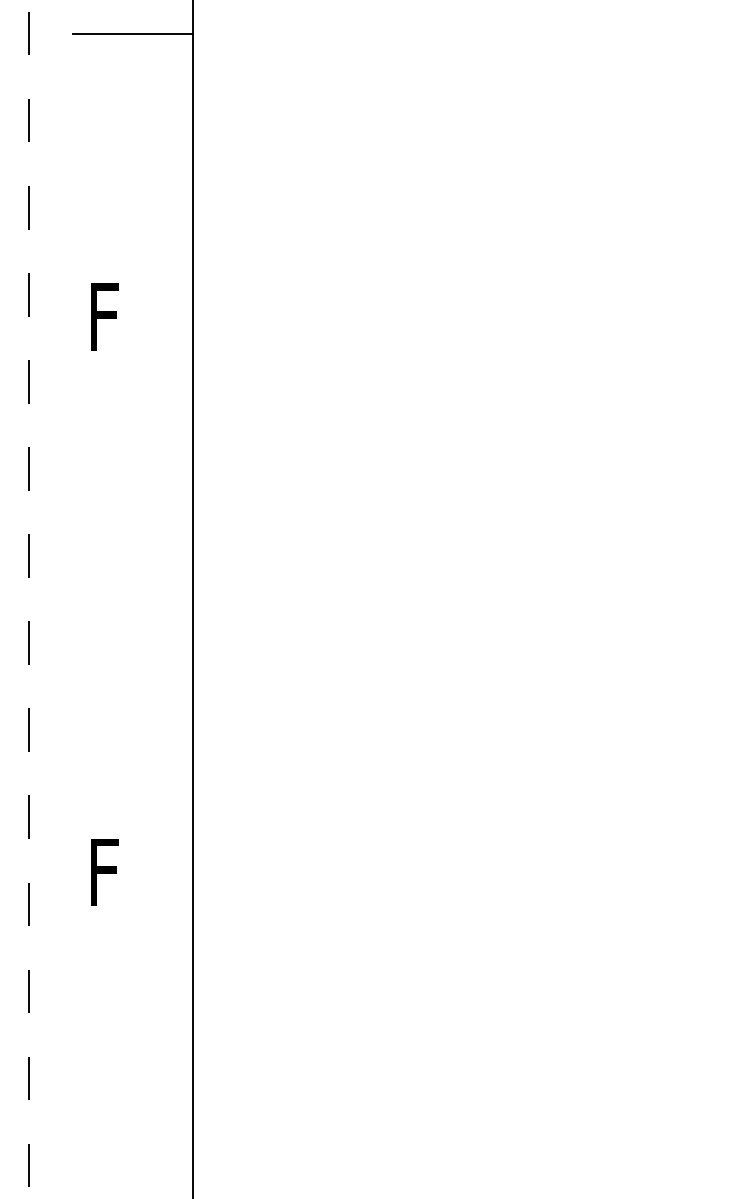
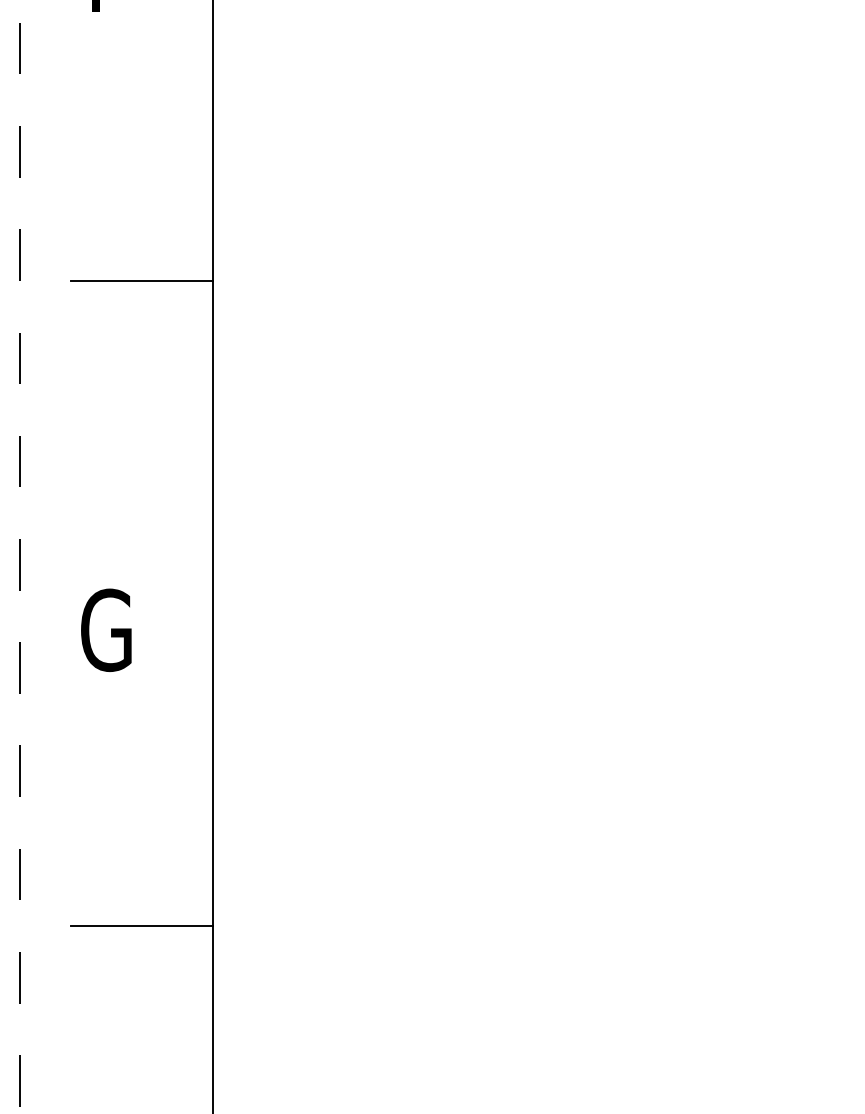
line: (132, 577) -> (141, 280), added
text: (102, 872) -> (106, 630), F -> G
line: (132, 1122) -> (141, 926), added

